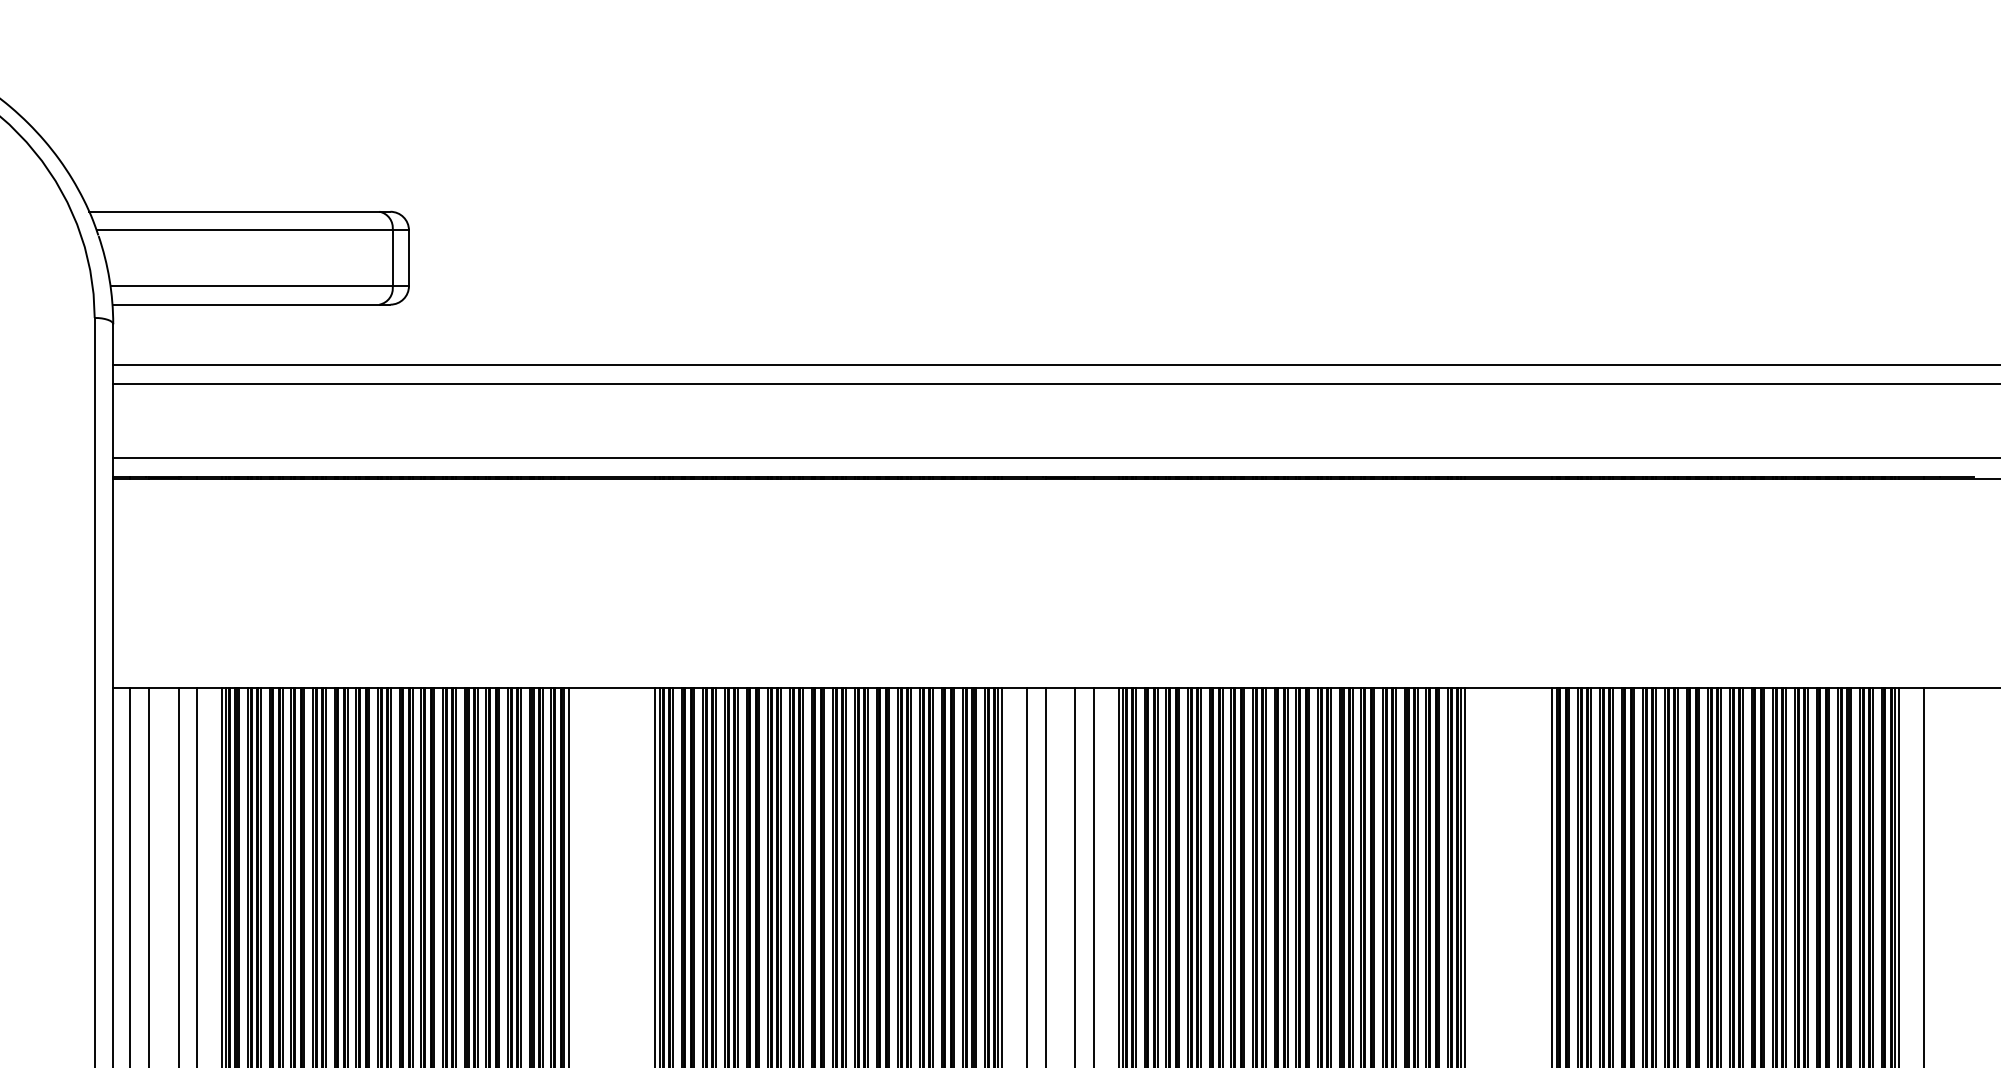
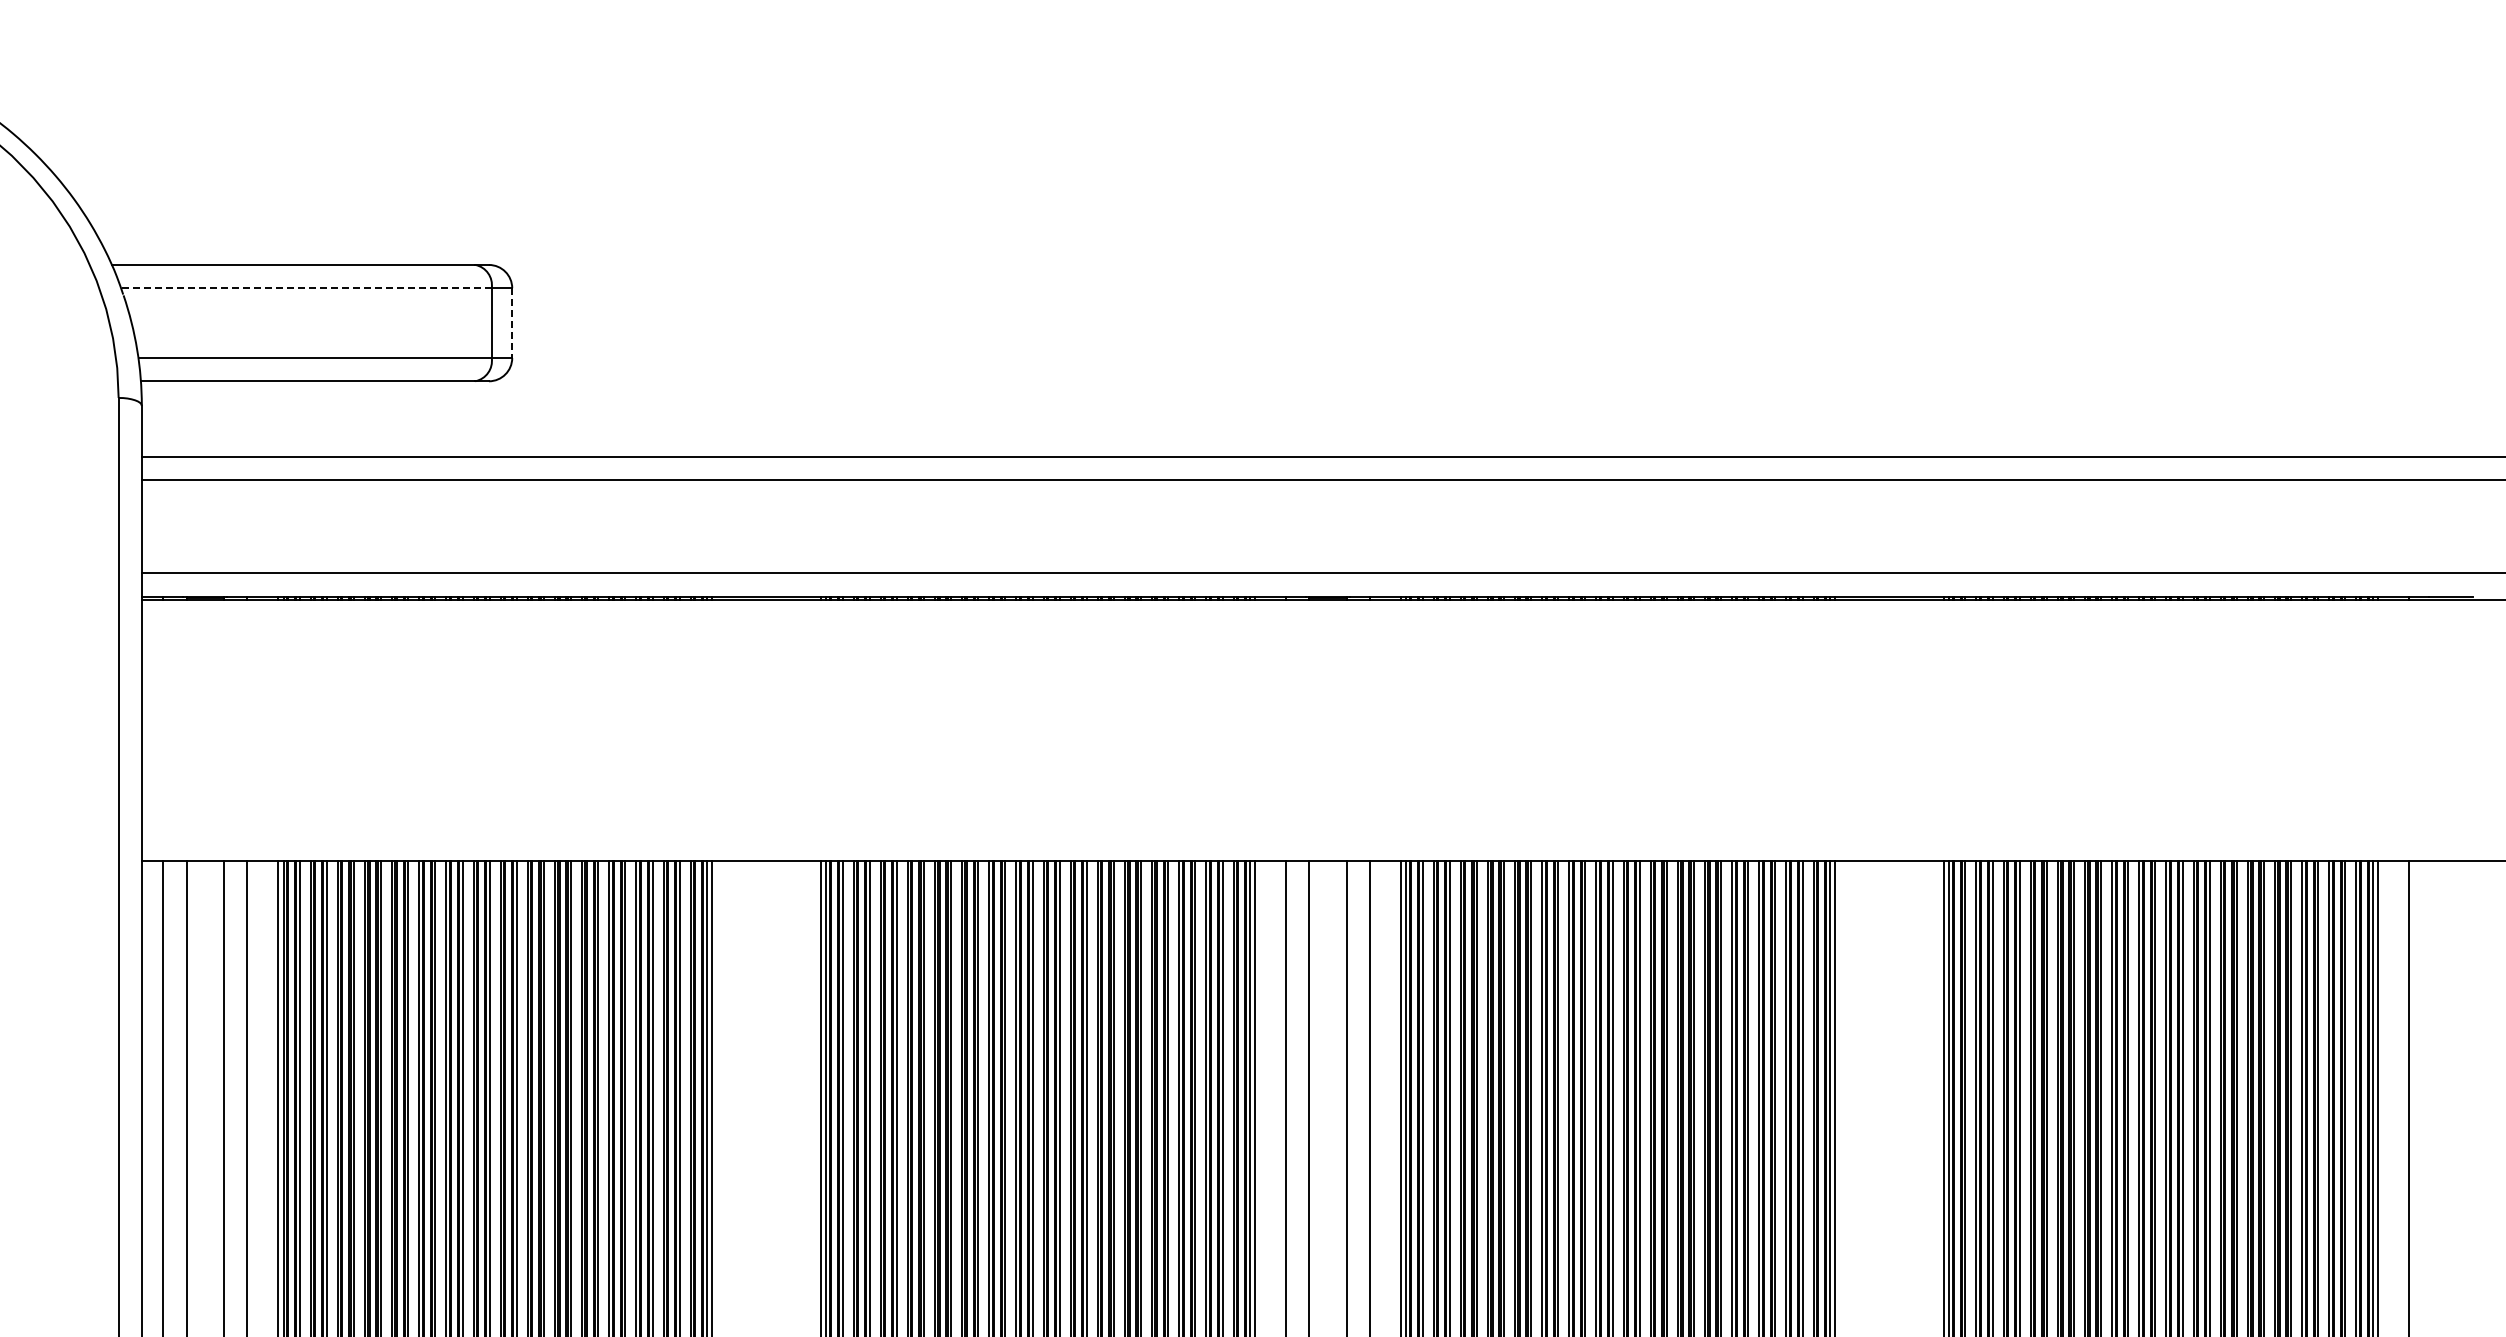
line: (243, 230) -> (305, 288), solid -> dashed
line: (409, 258) -> (512, 323), solid -> dashed

